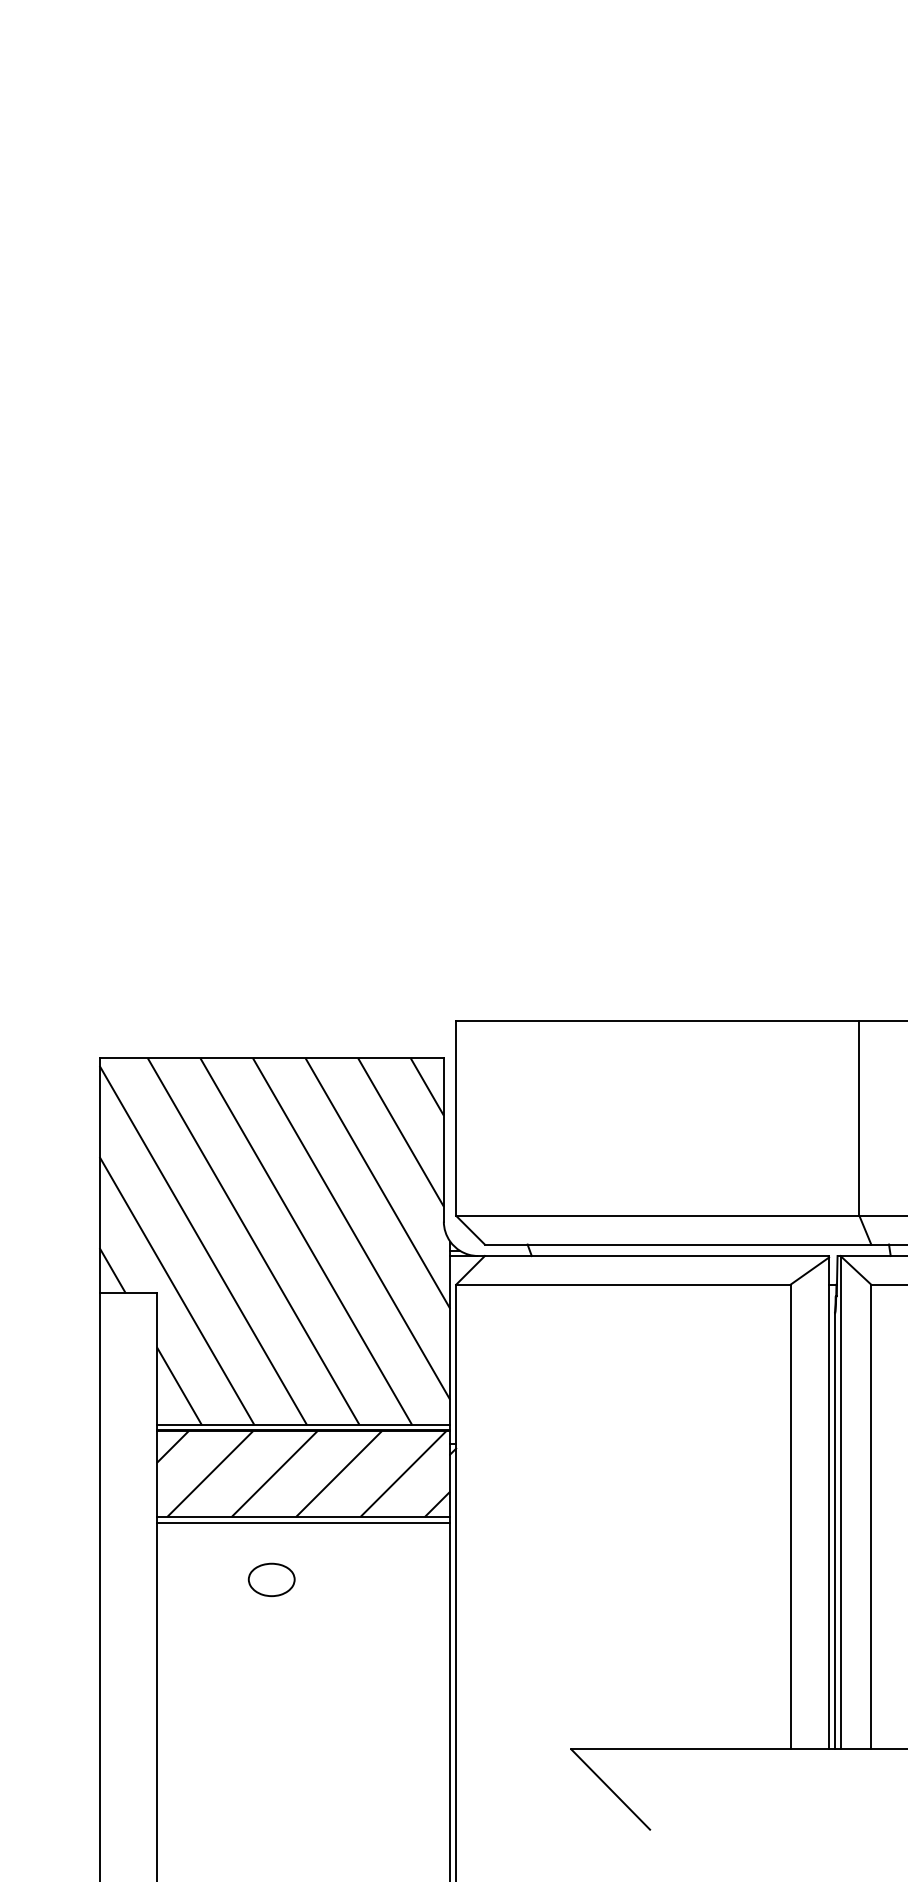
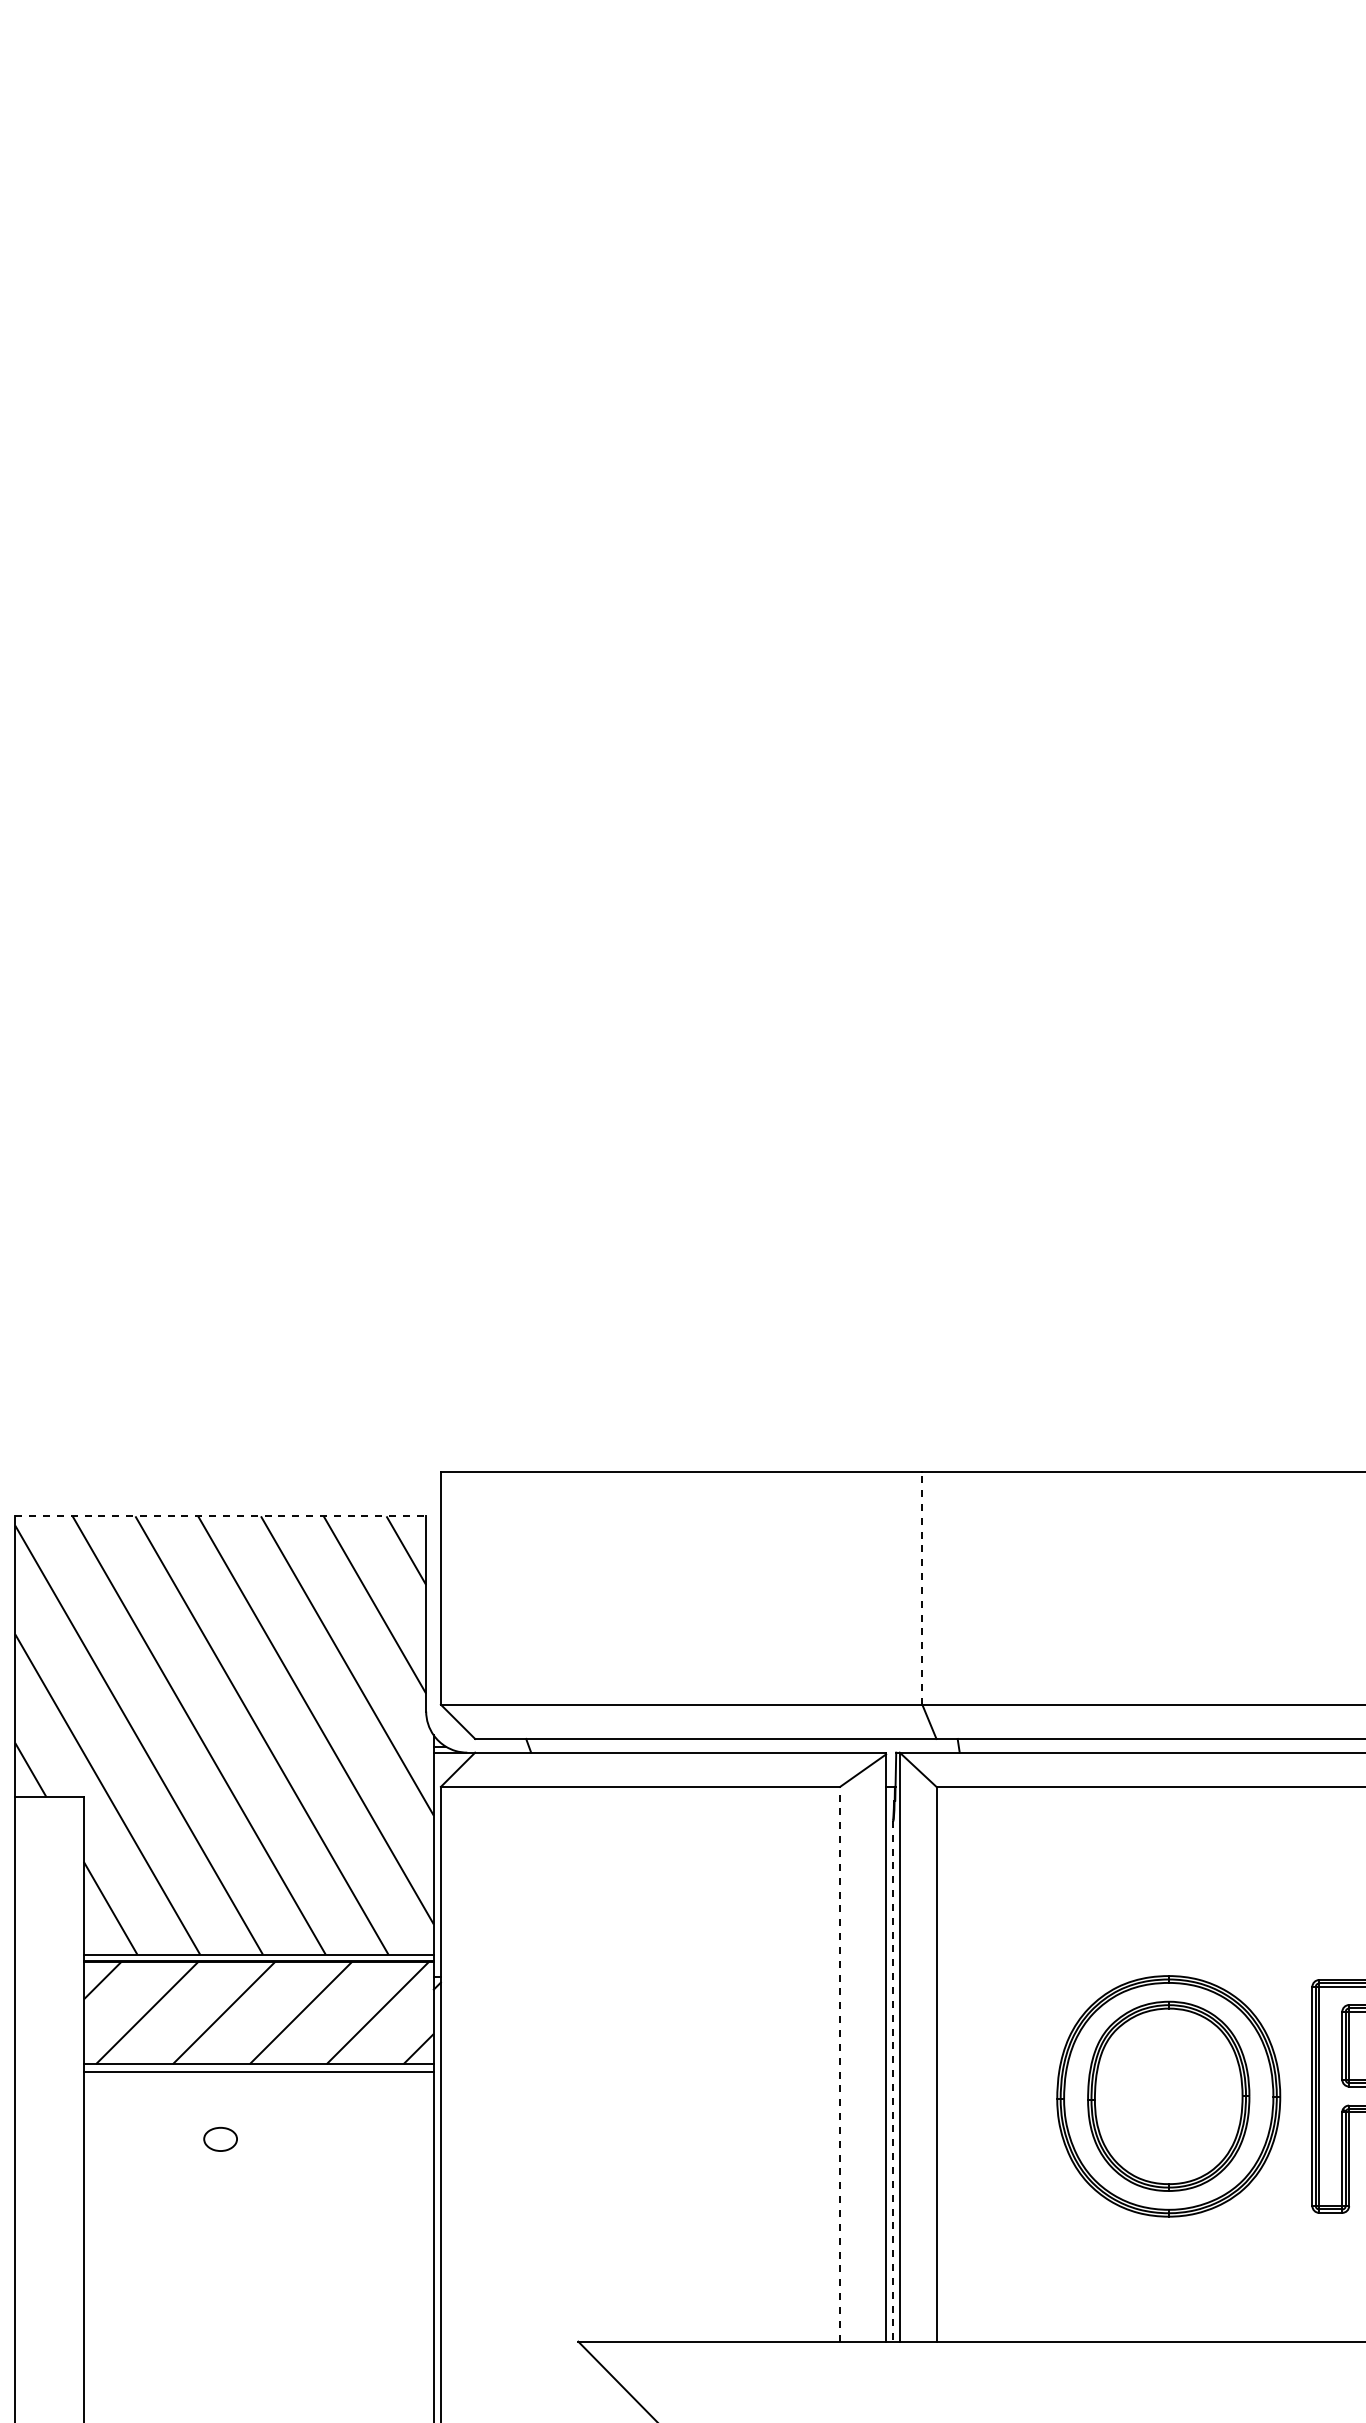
line: (272, 1058) -> (221, 1516), solid -> dashed
line: (859, 1117) -> (922, 1587), solid -> dashed
line: (790, 1516) -> (840, 2063), solid -> dashed
line: (834, 1531) -> (892, 2081), solid -> dashed
part: (271, 1580) -> (220, 2139), size x0.6

